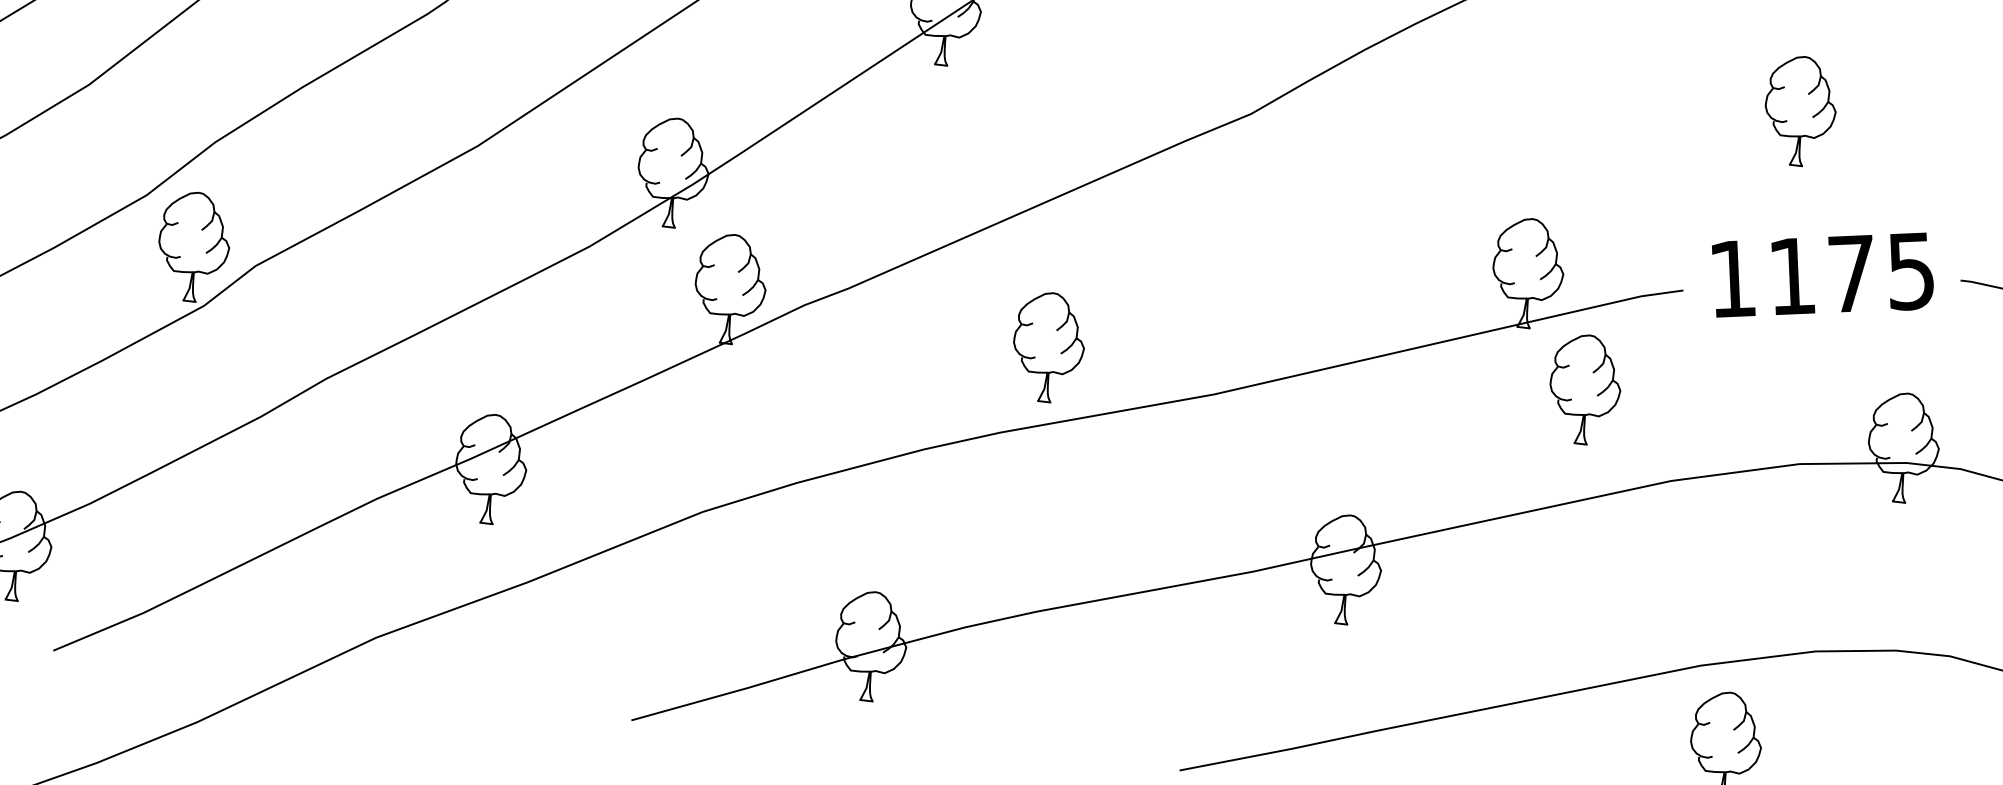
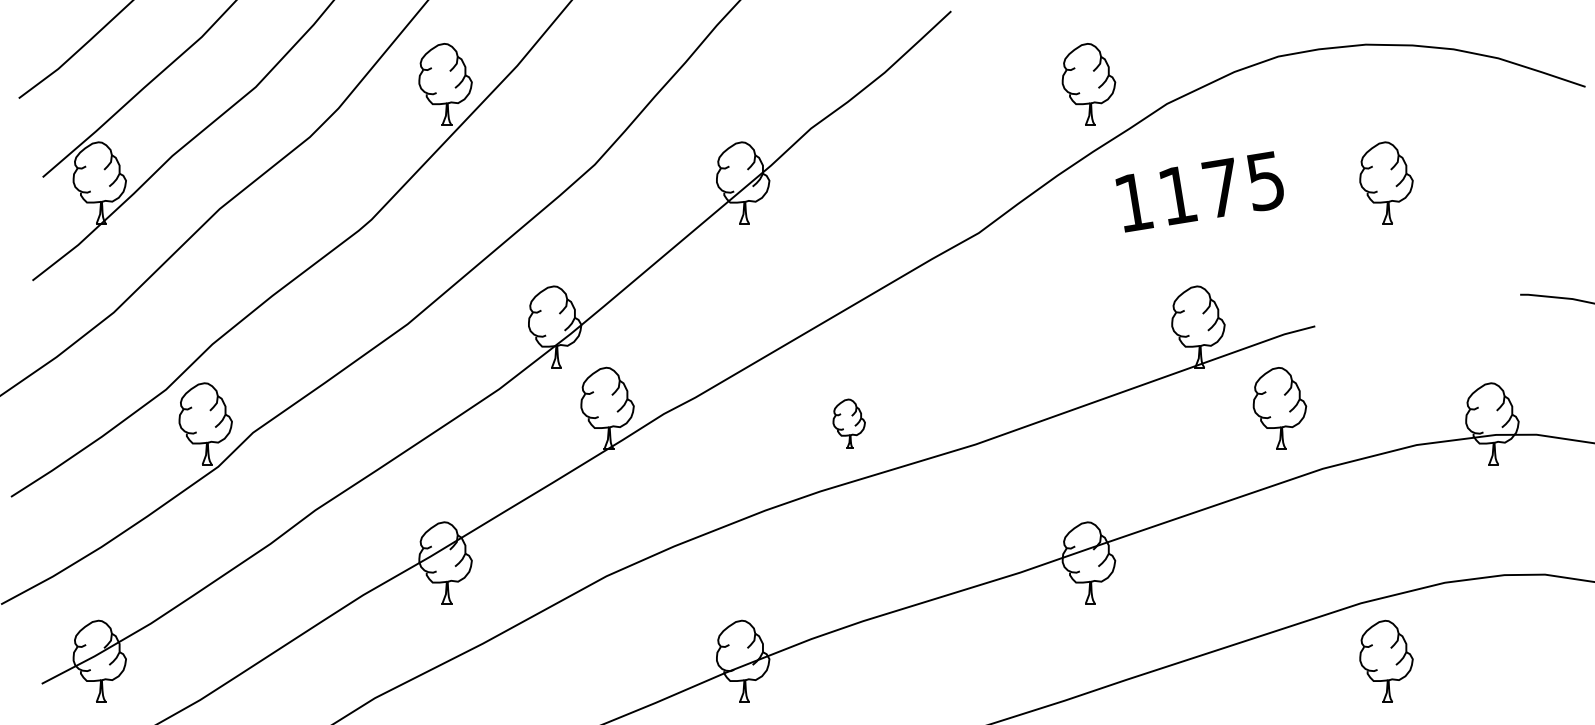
text: (1821, 274) -> (1199, 191), moved
part: (1049, 346) -> (849, 423), size x0.6
part: (1584, 389) -> (1279, 408), moved

